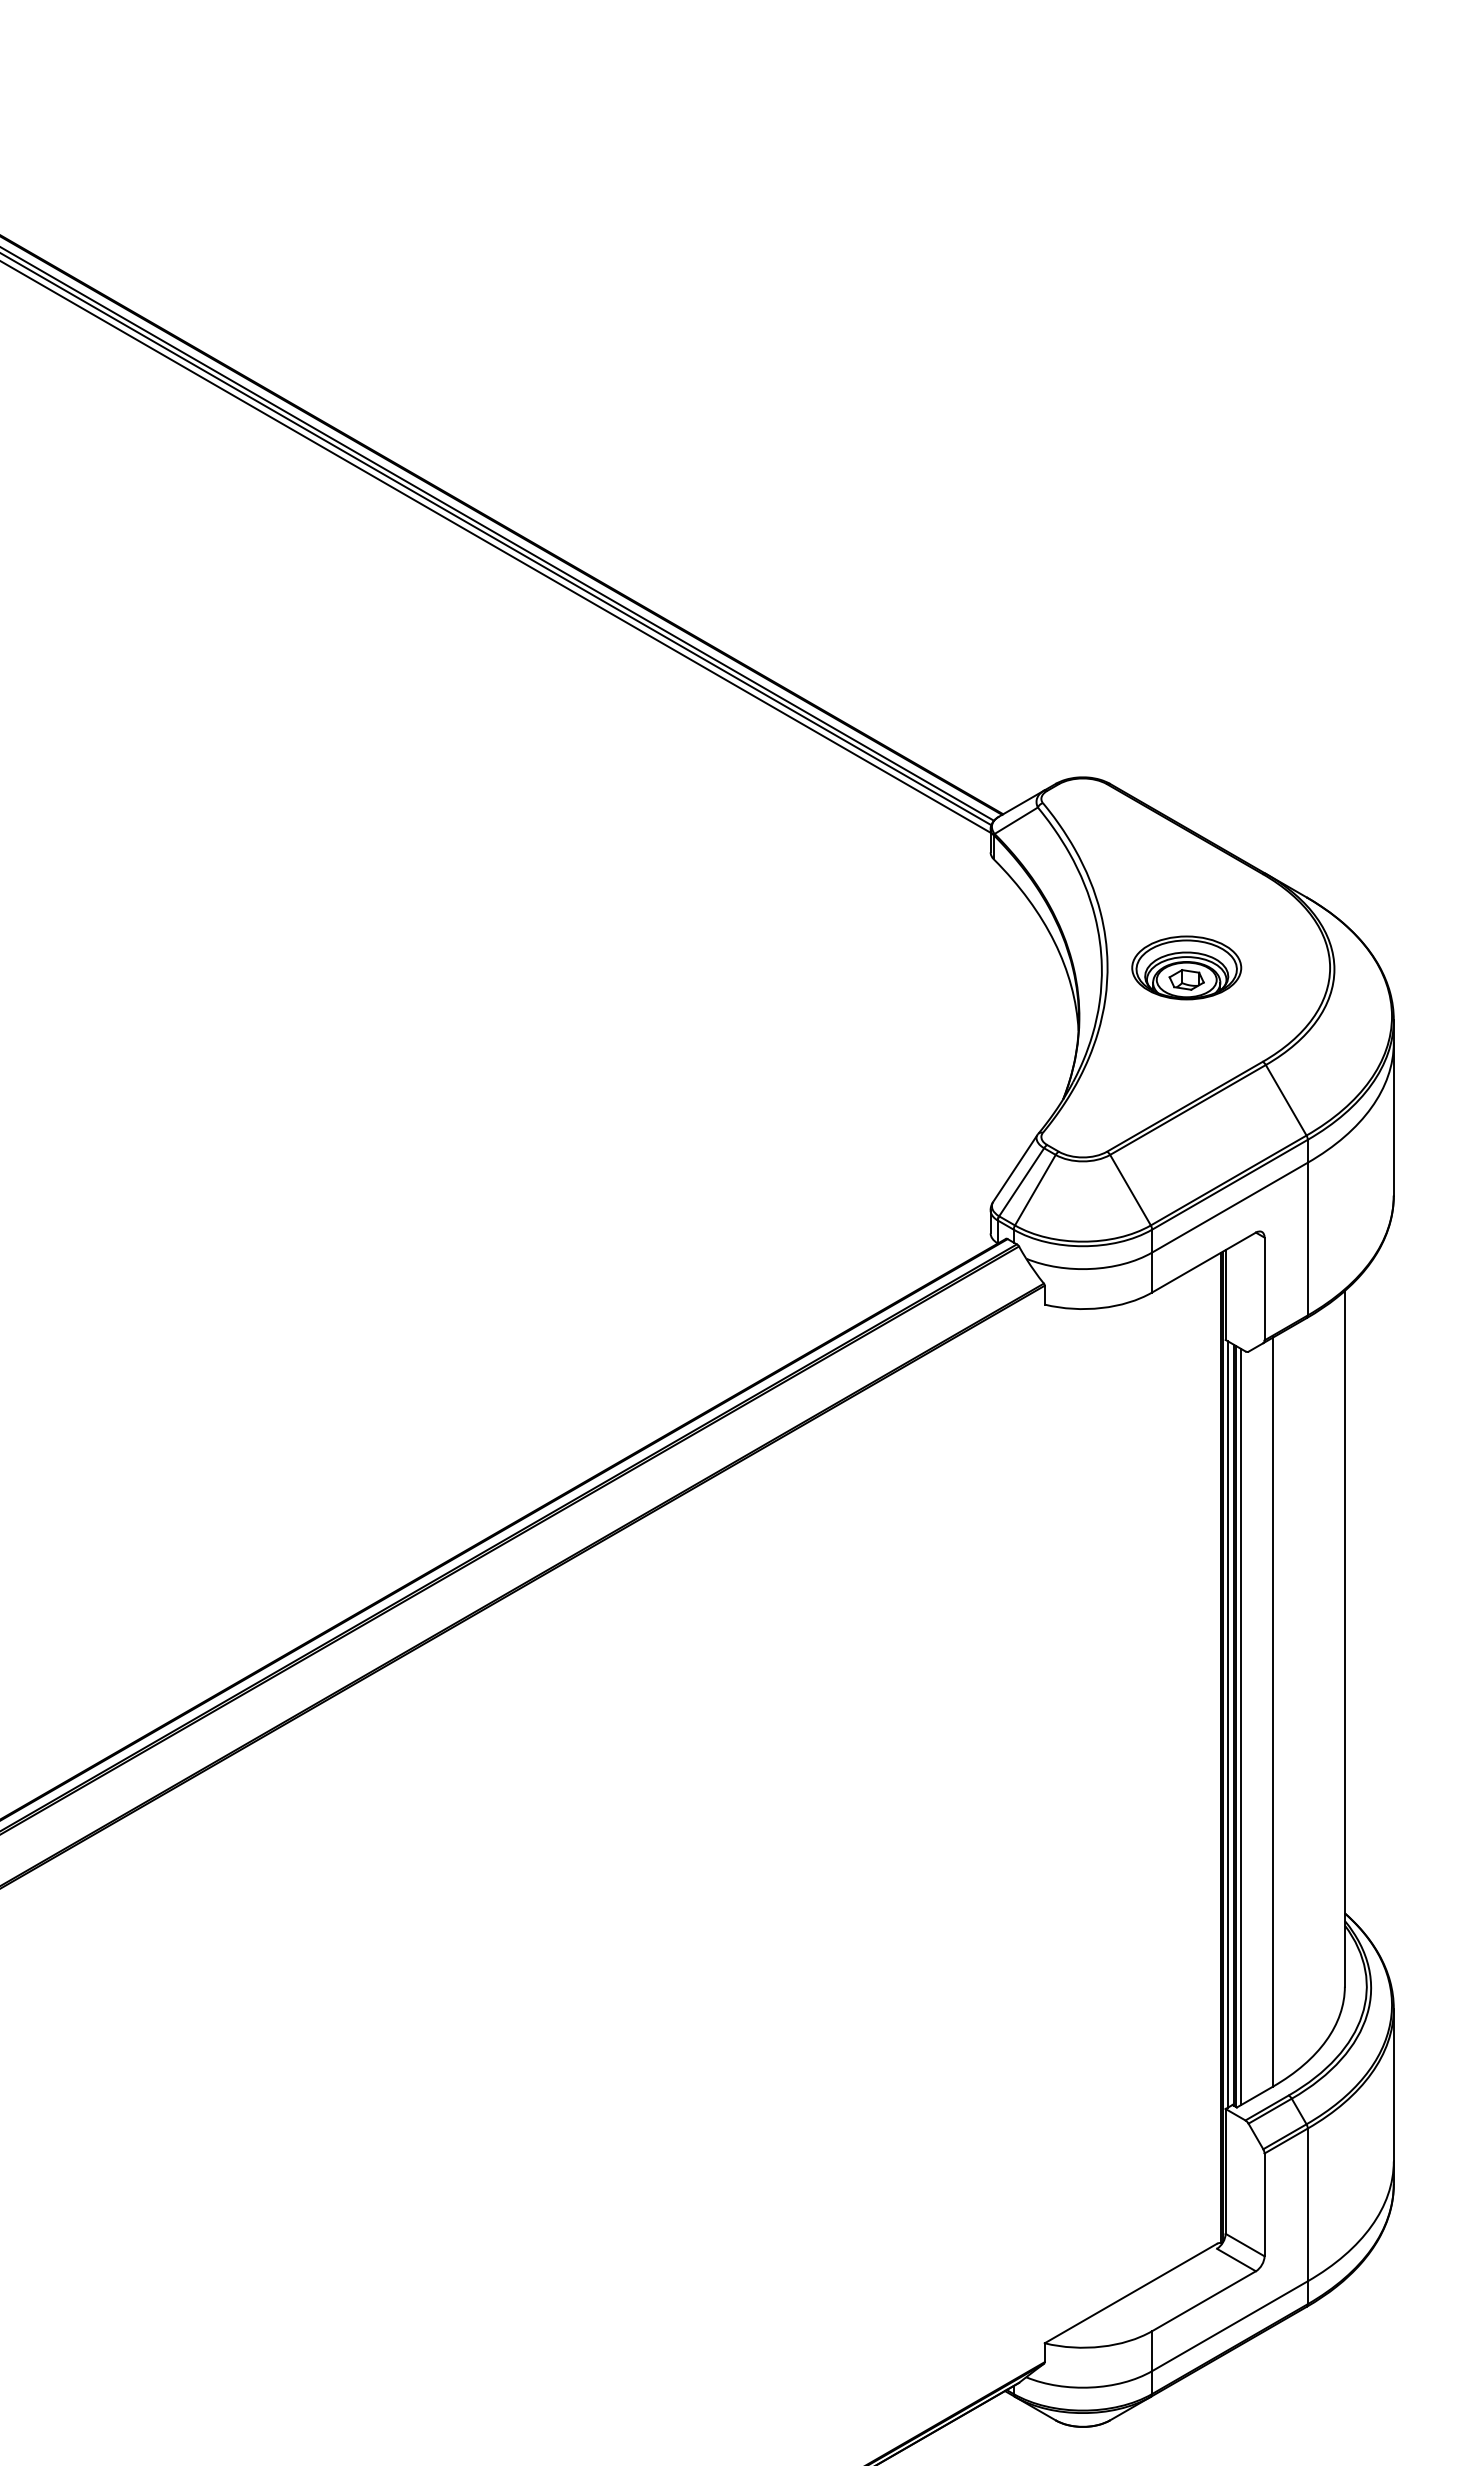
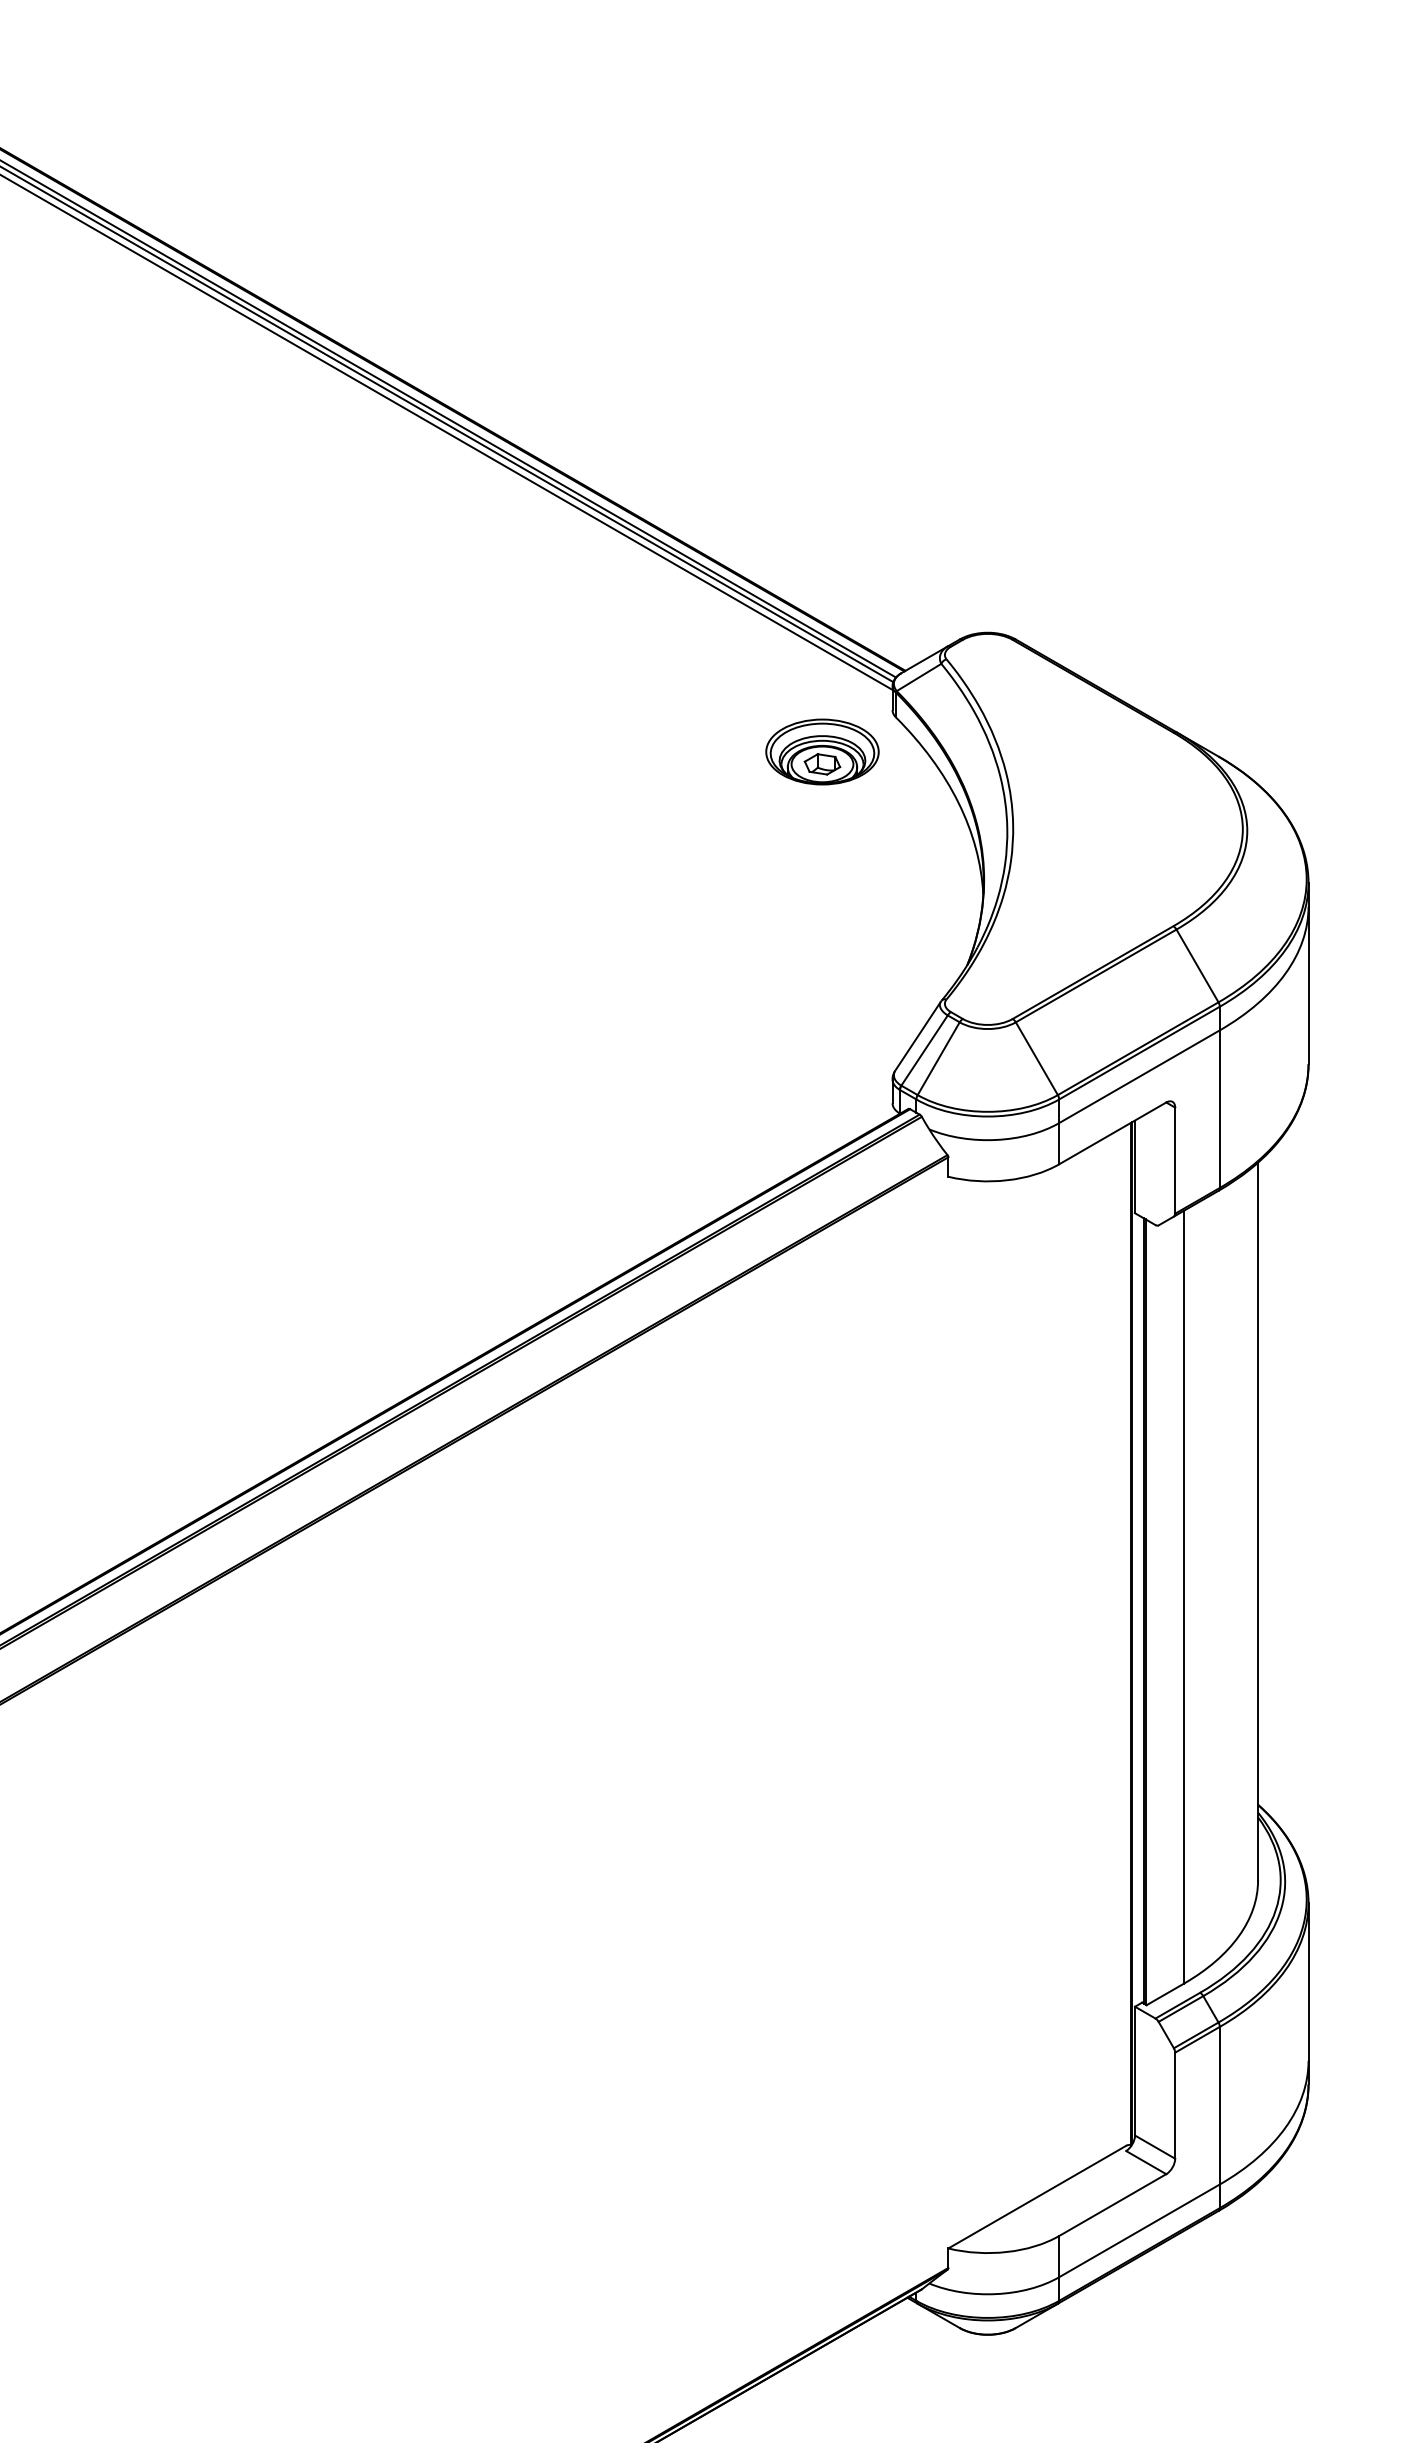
part: (1186, 967) -> (822, 751), moved
line: (1228, 1724) -> (1137, 1610), removed
line: (1241, 1726) -> (1151, 1612), removed

